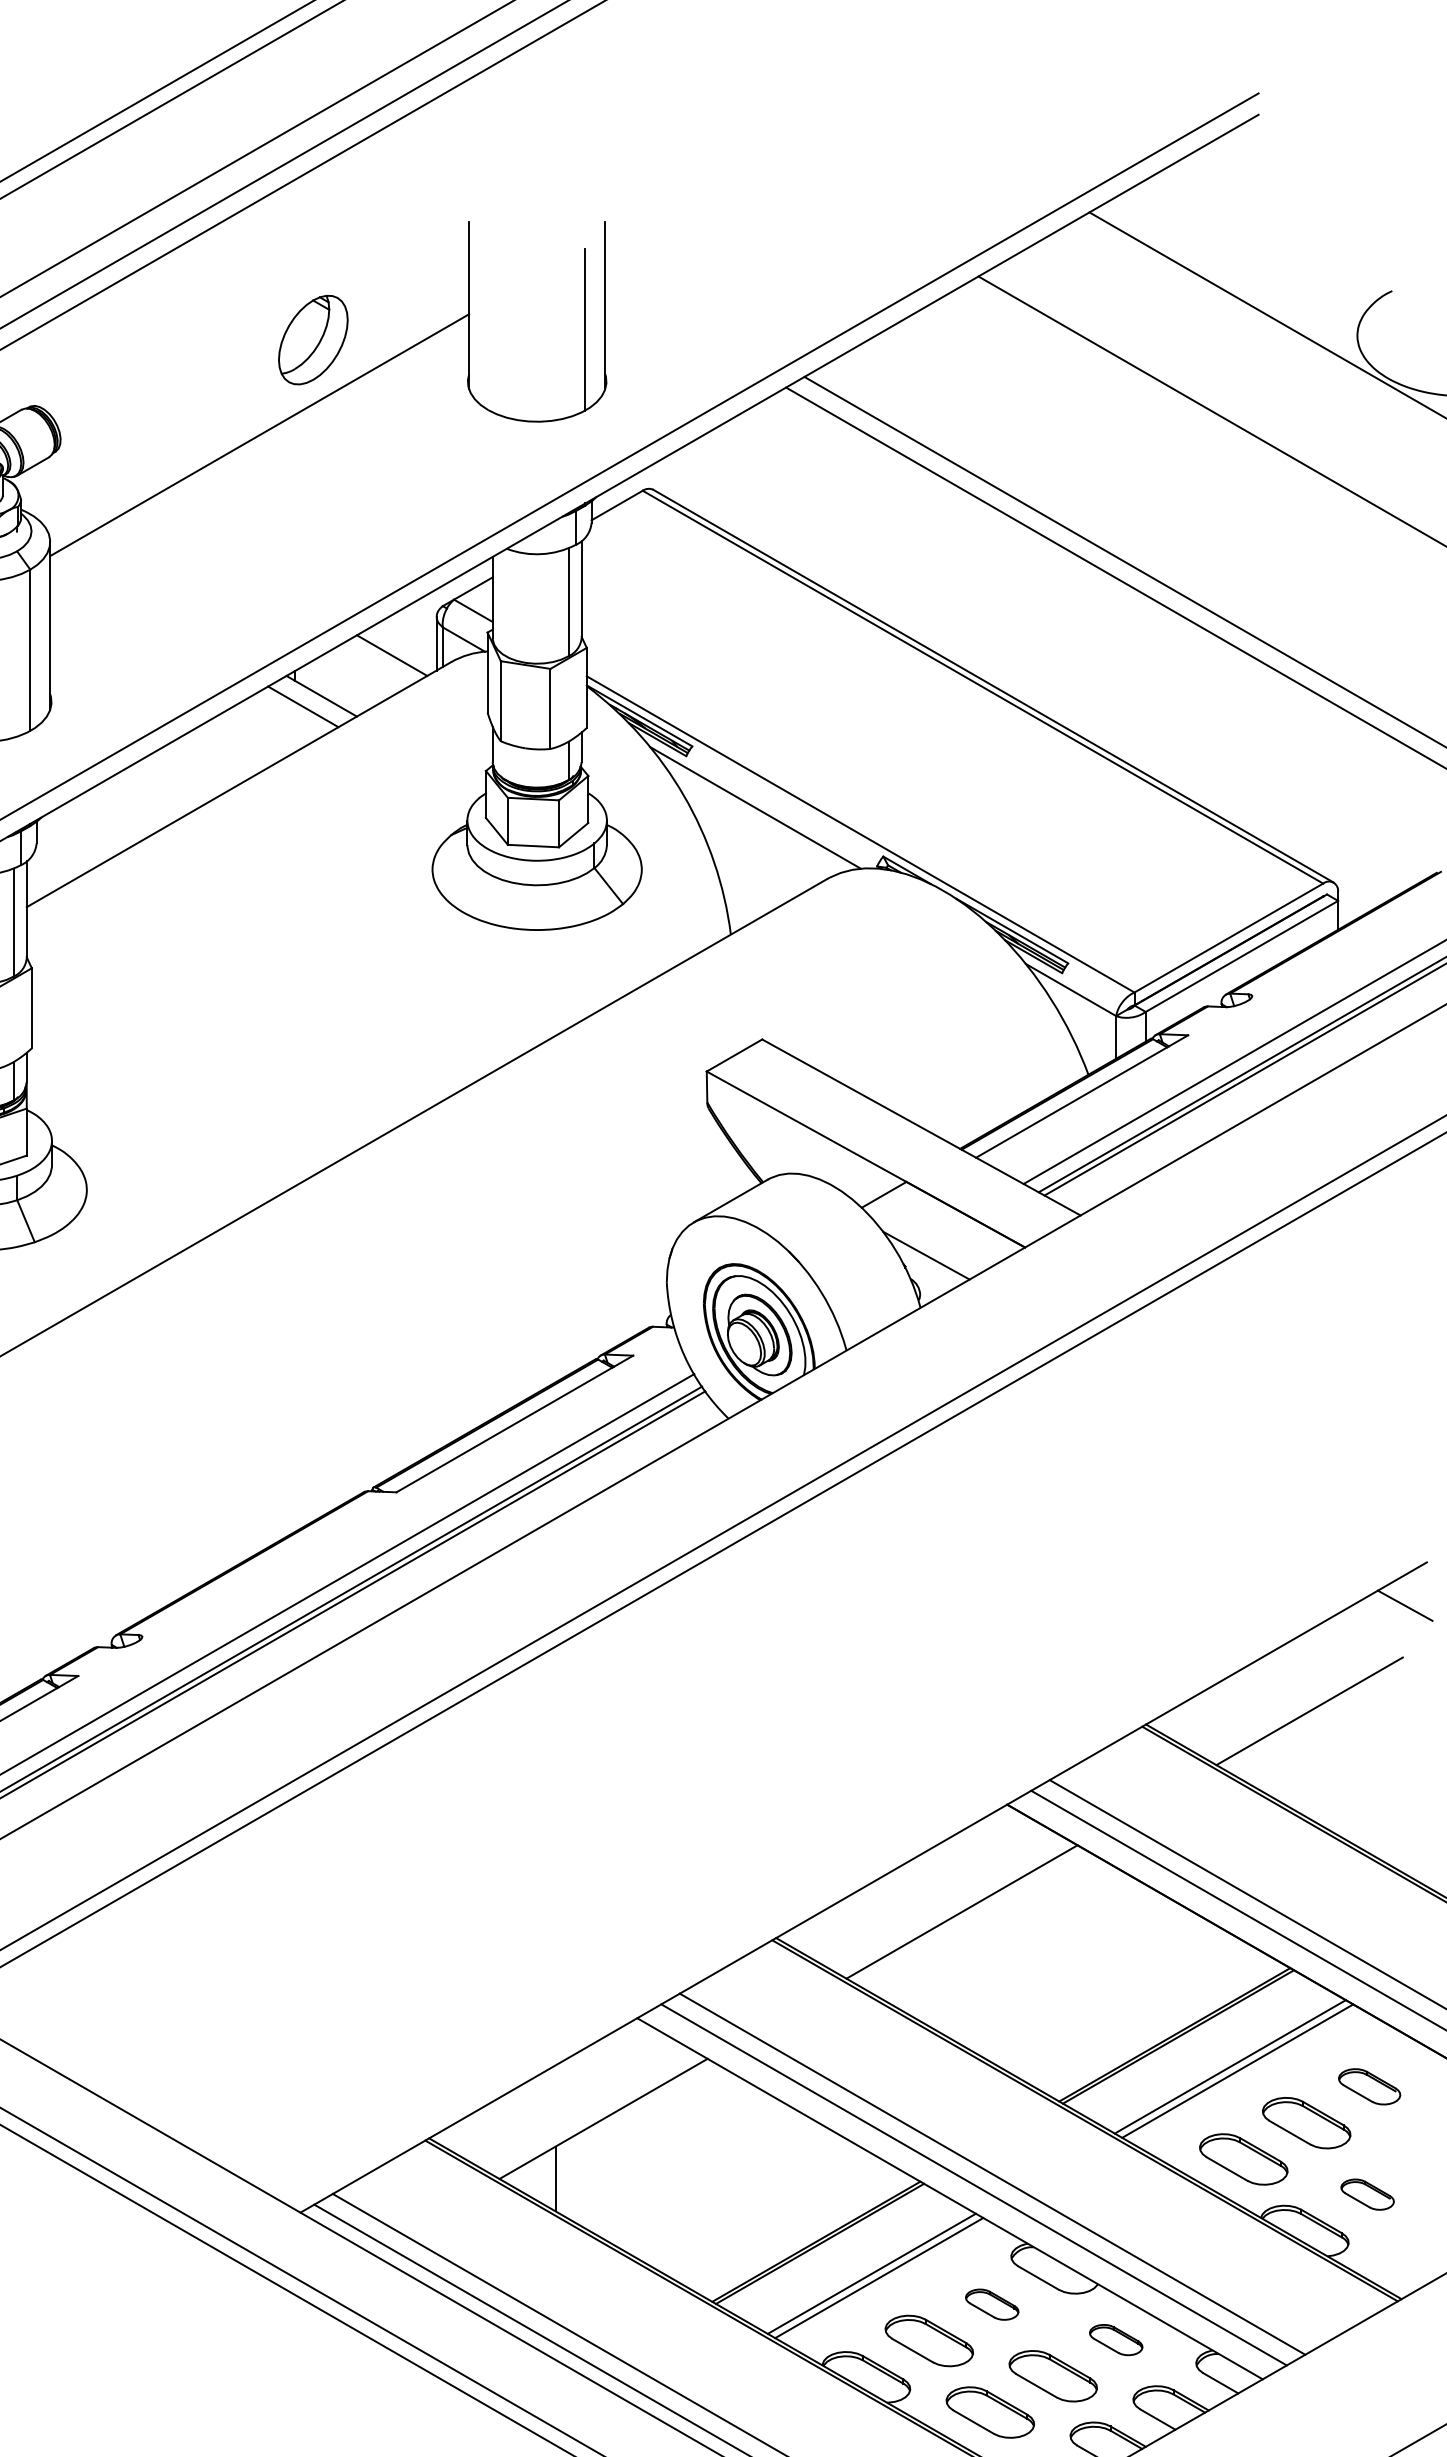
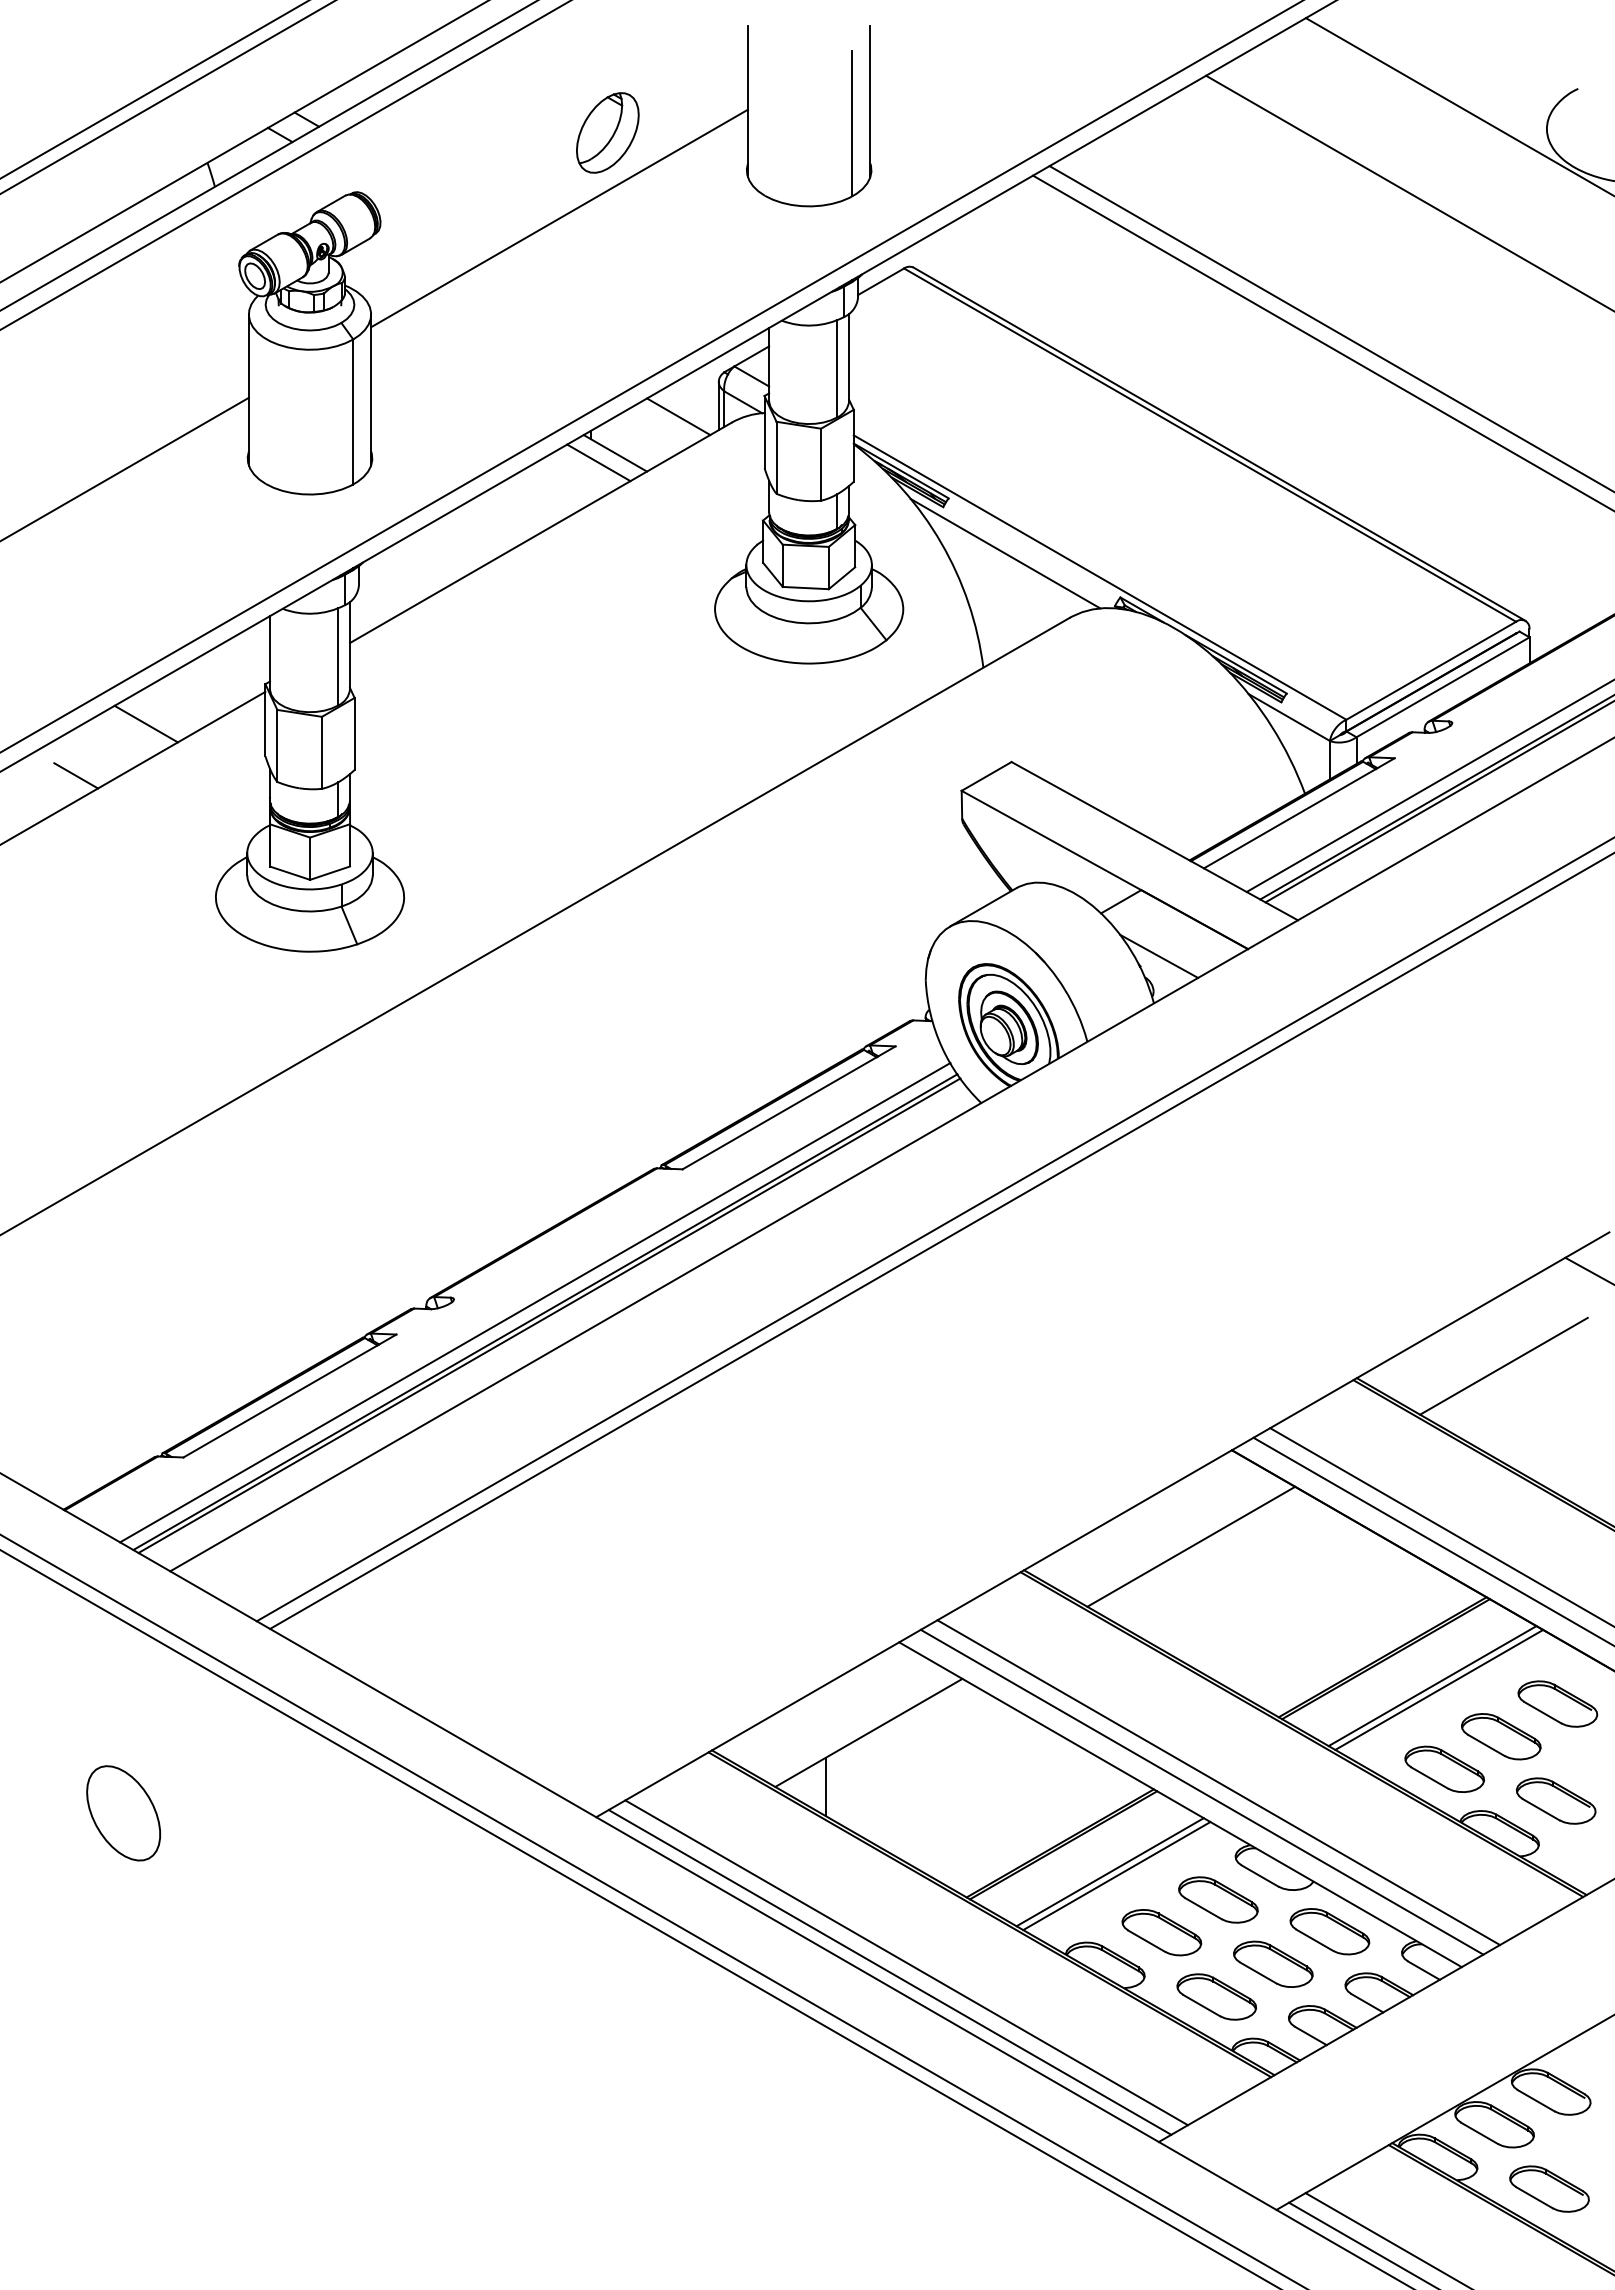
part: (1369, 2086) -> (1557, 1703), size x1.43
part: (1366, 2194) -> (1555, 1800), size x1.67
part: (992, 2304) -> (1218, 1899), size x1.67
part: (1115, 2339) -> (1329, 1931), size x1.67

